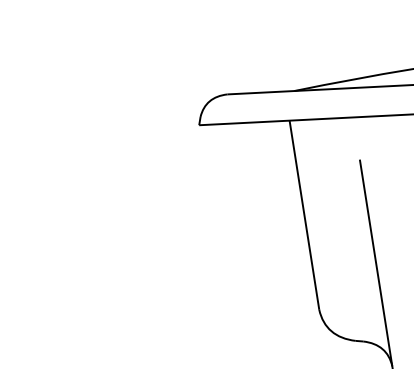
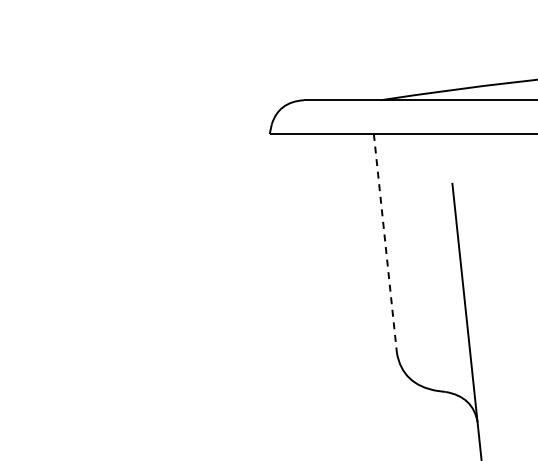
line: (304, 216) -> (385, 244), solid -> dashed

